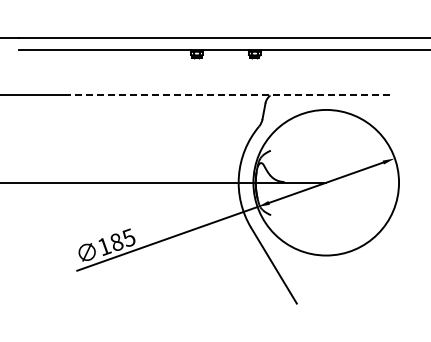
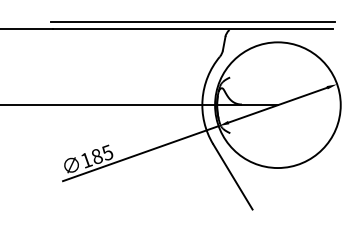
line: (227, 86) -> (192, 22), added
line: (227, 94) -> (192, 29), dashed -> solid

